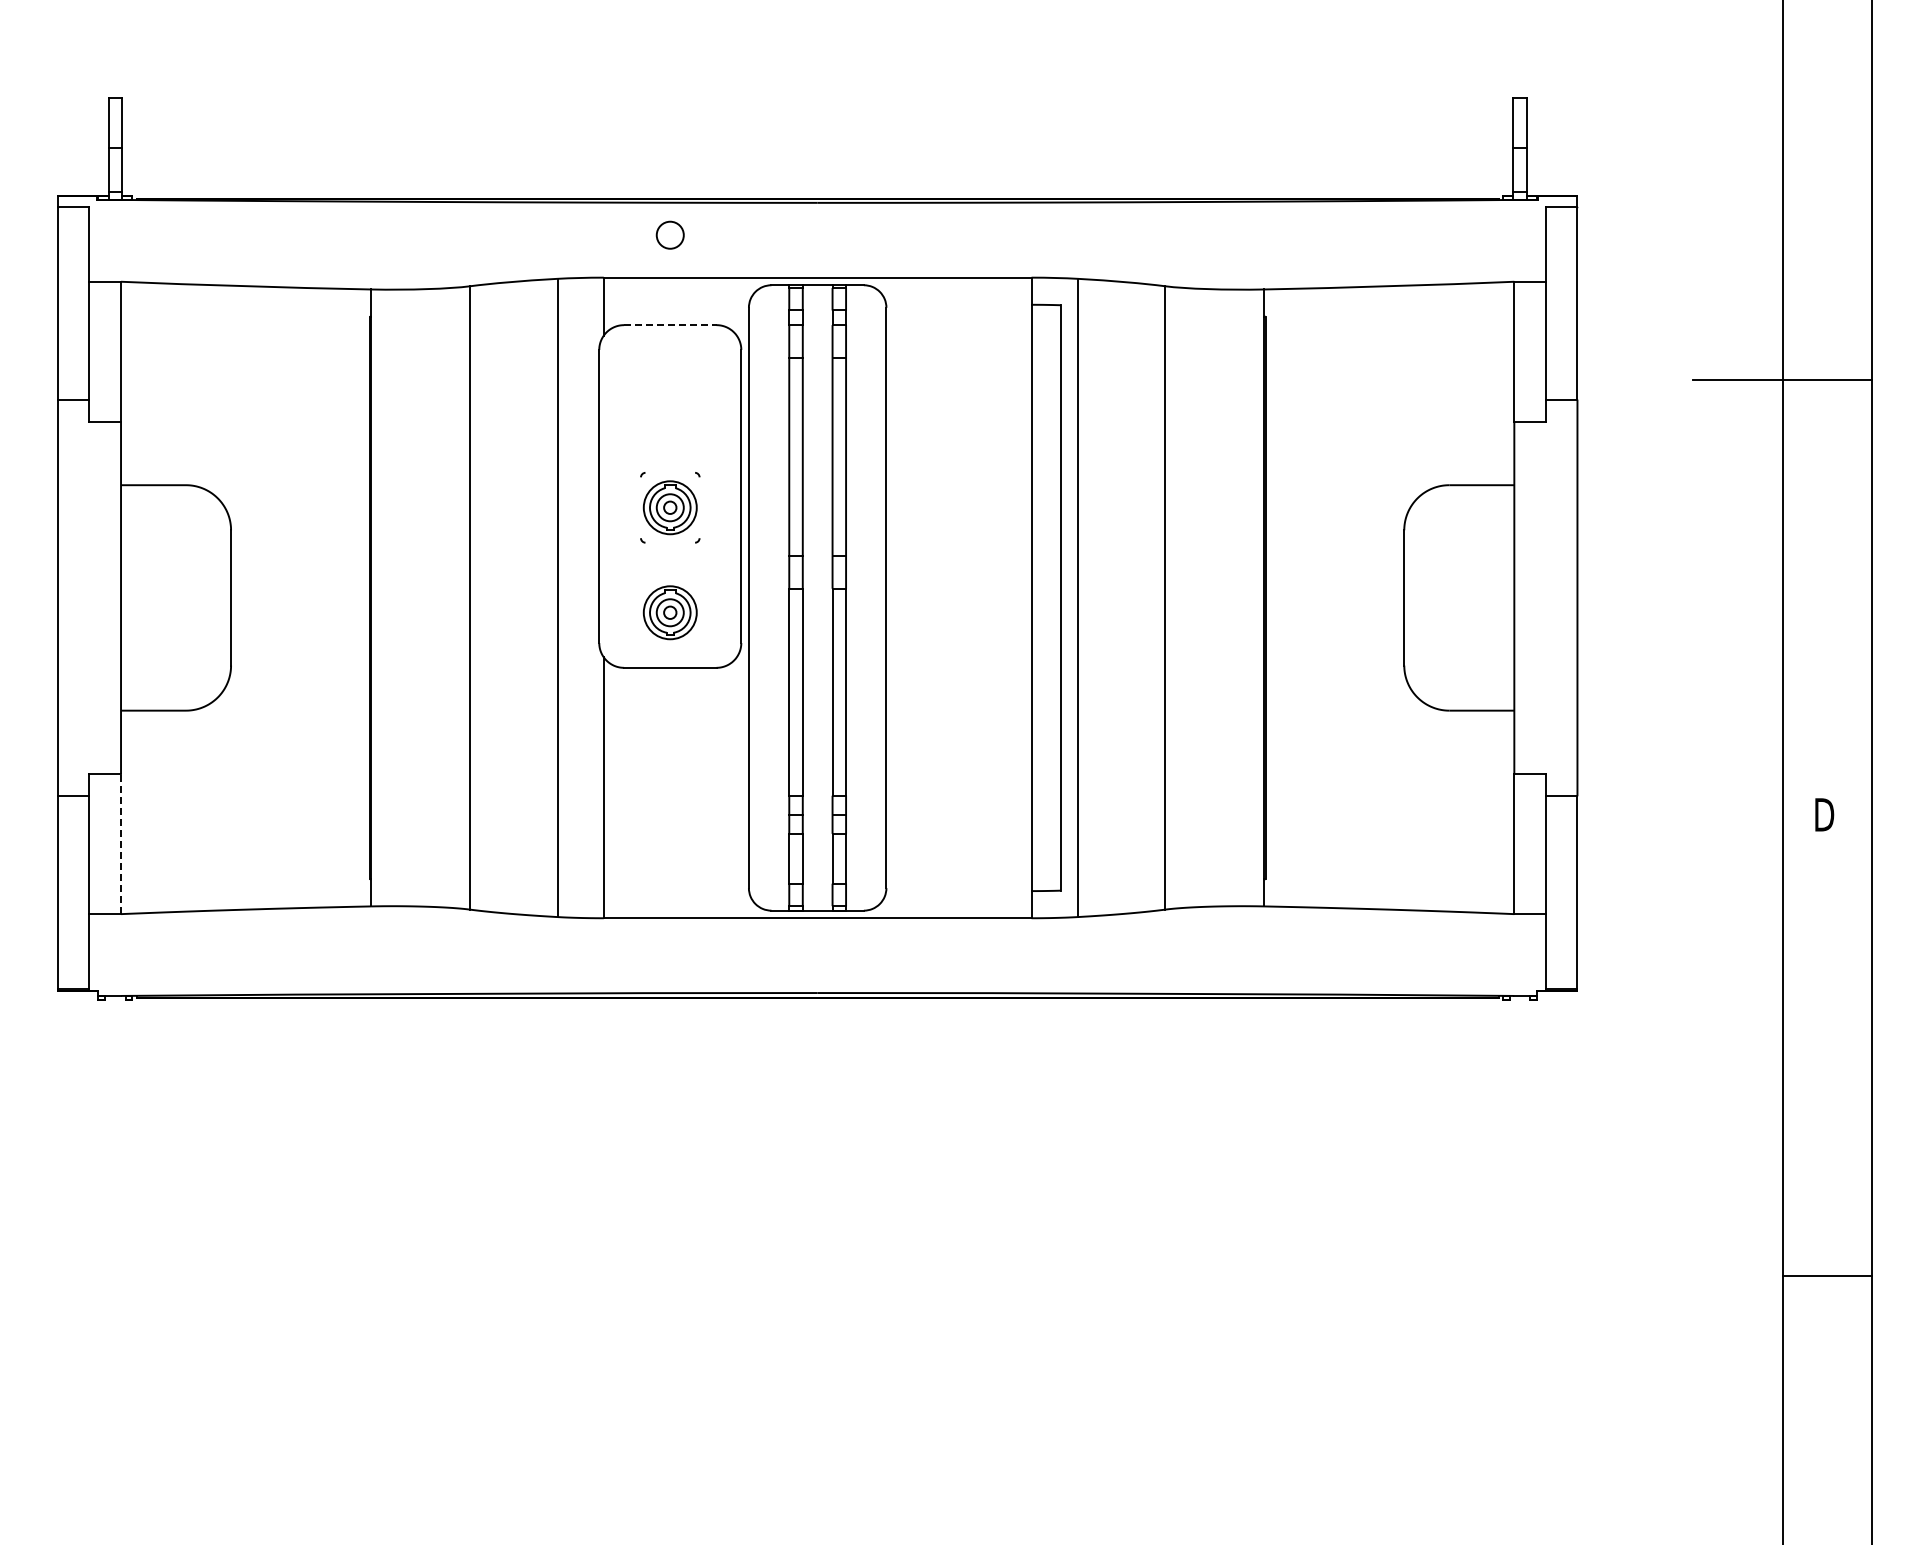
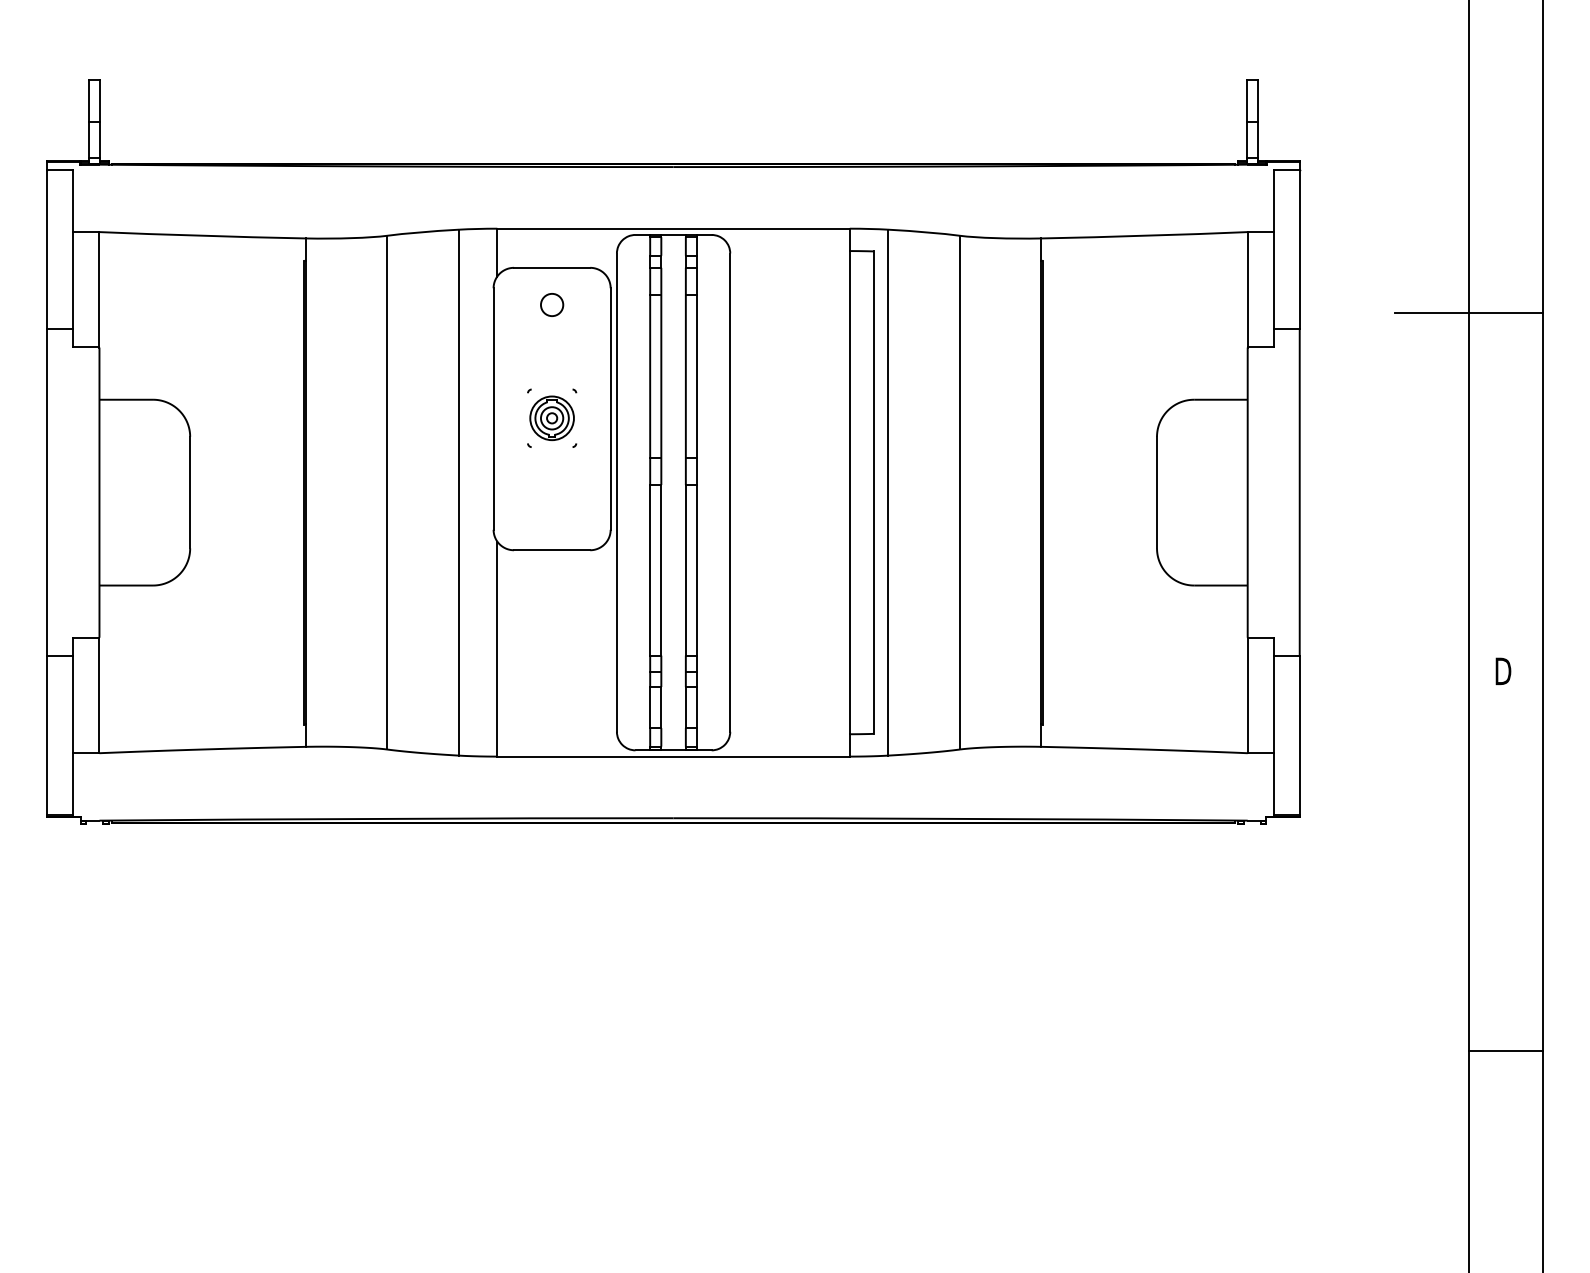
circle: (669, 234) -> (551, 304), moved
line: (670, 325) -> (552, 268), dashed -> solid
part: (669, 612) -> (551, 504), removed
line: (121, 843) -> (99, 695), dashed -> solid

